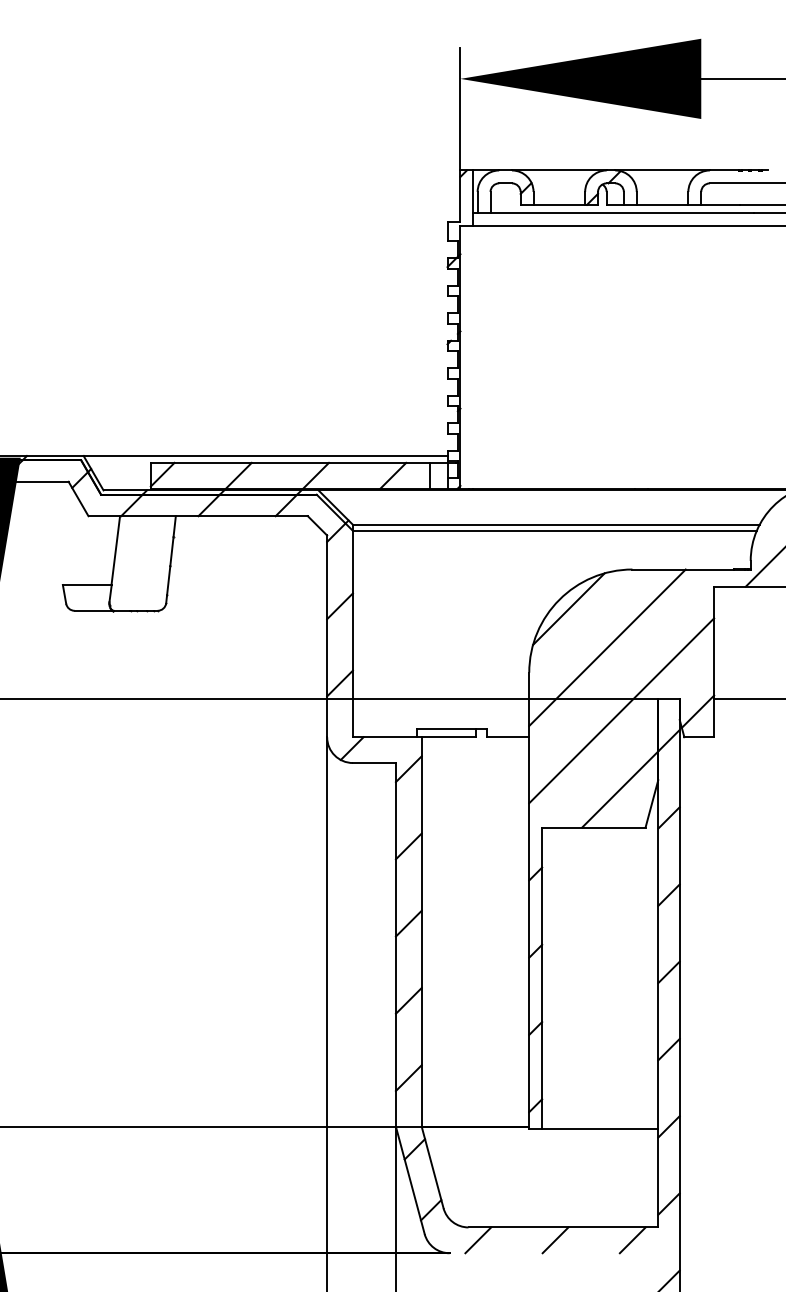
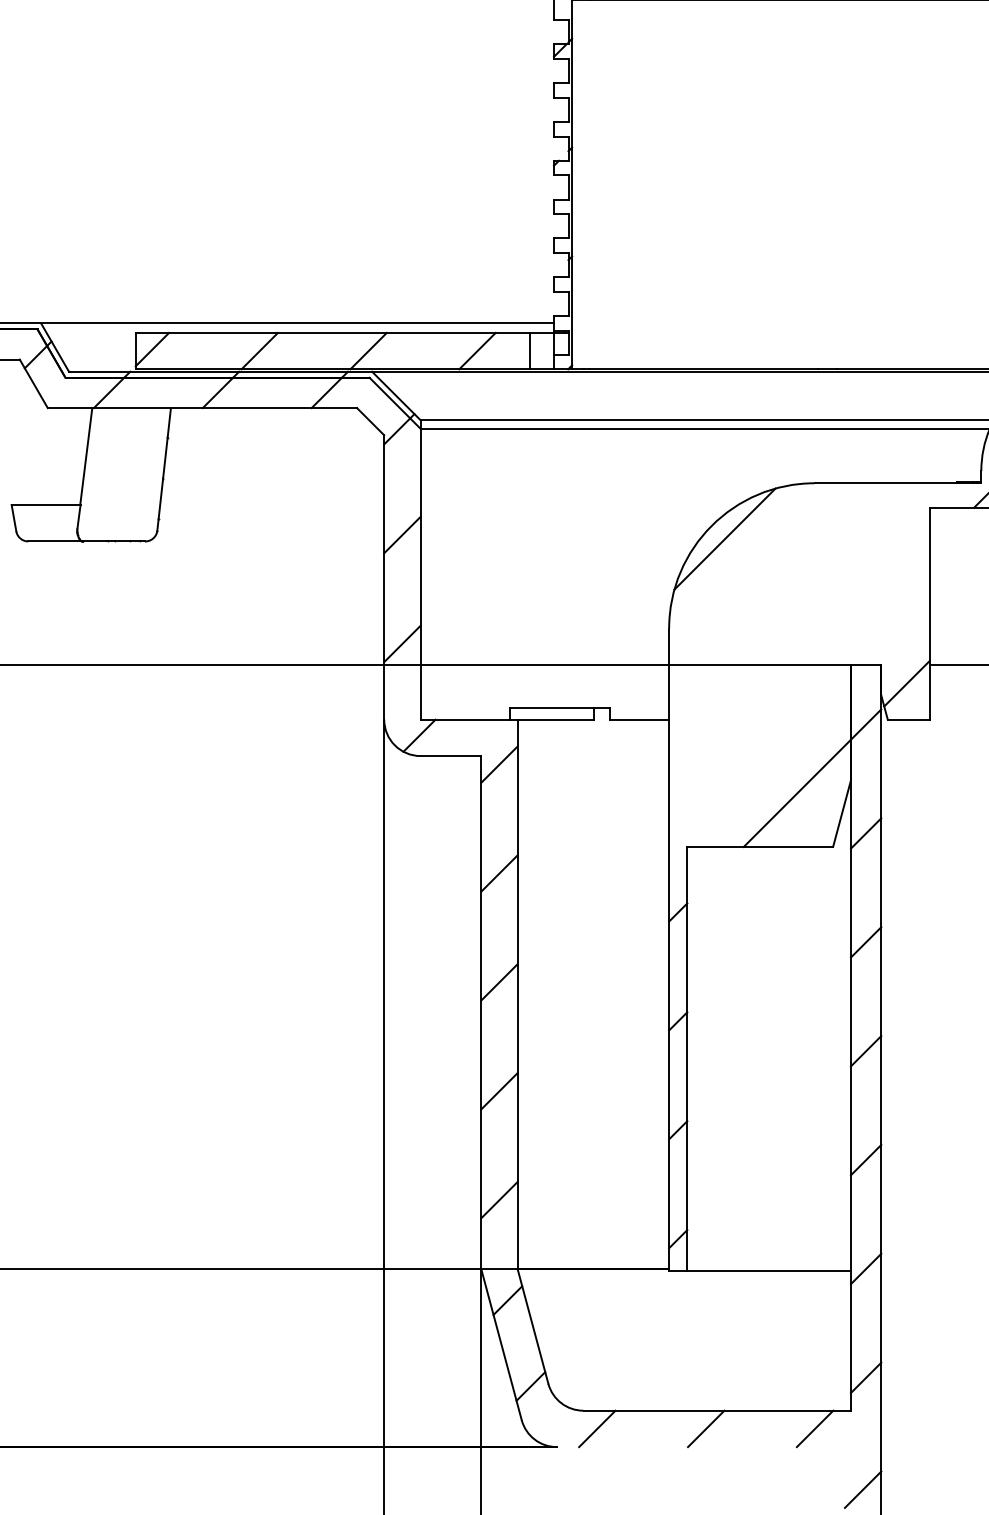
line: (607, 647) -> (779, 593), removed
line: (621, 710) -> (799, 681), removed

